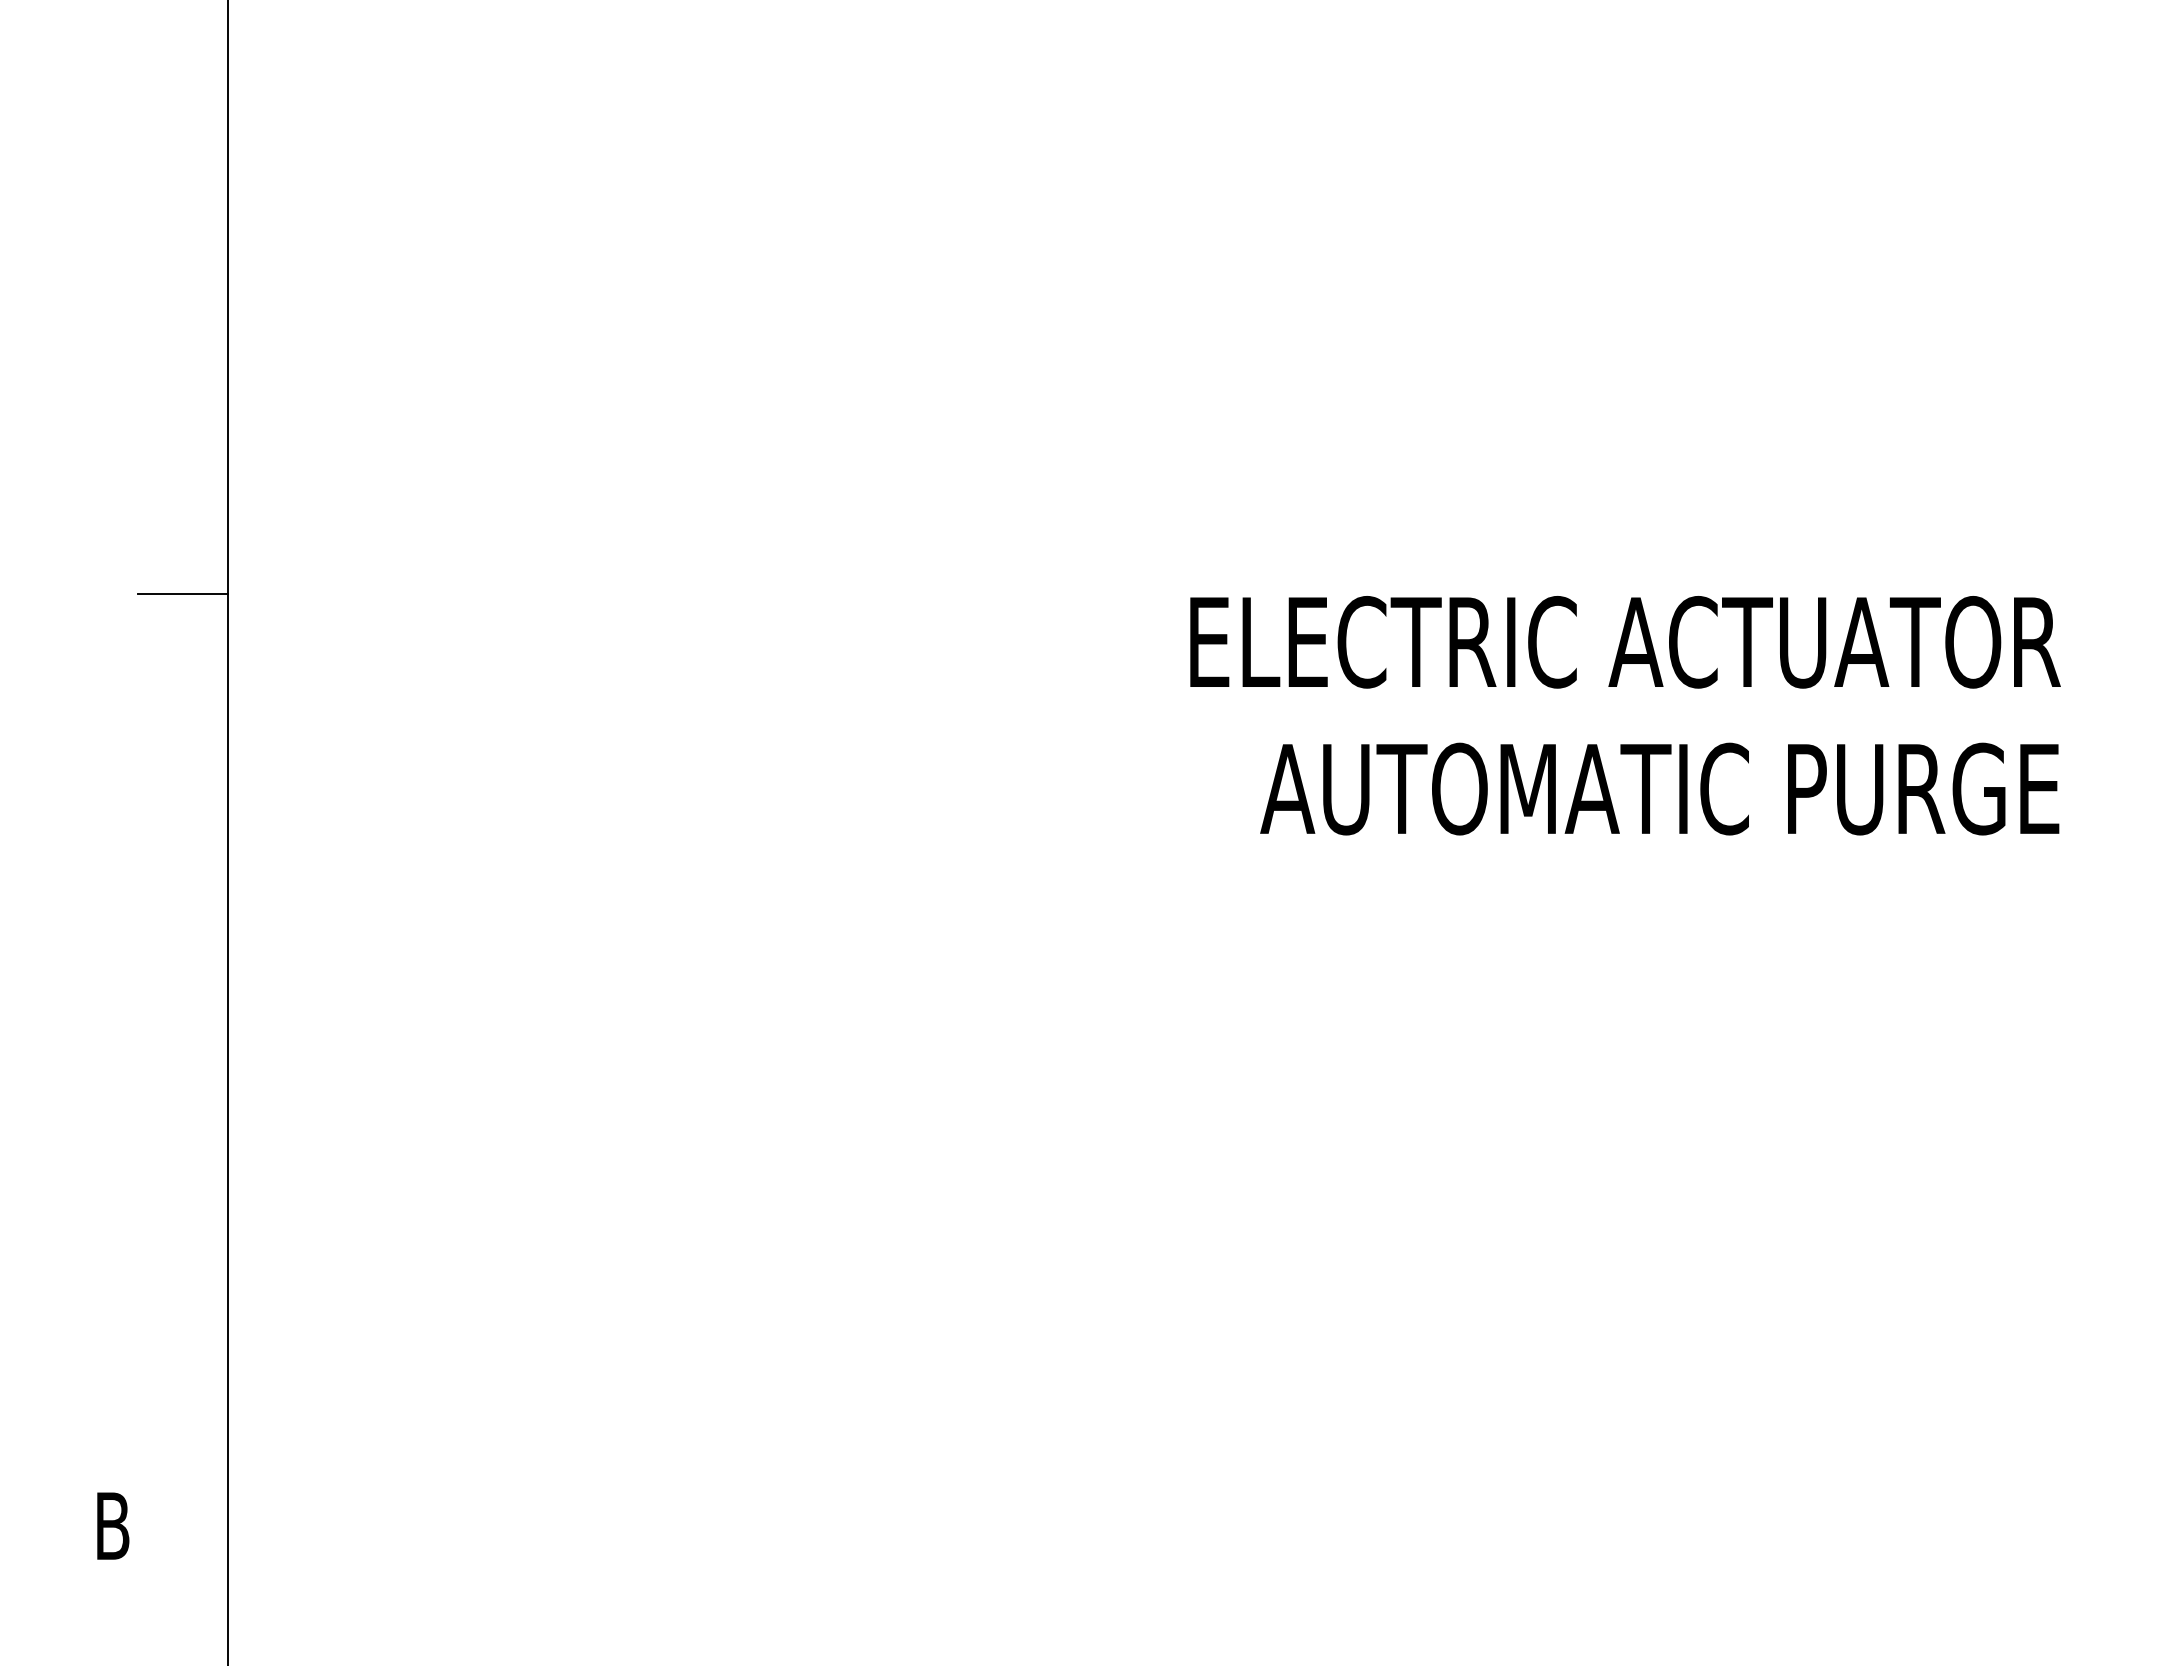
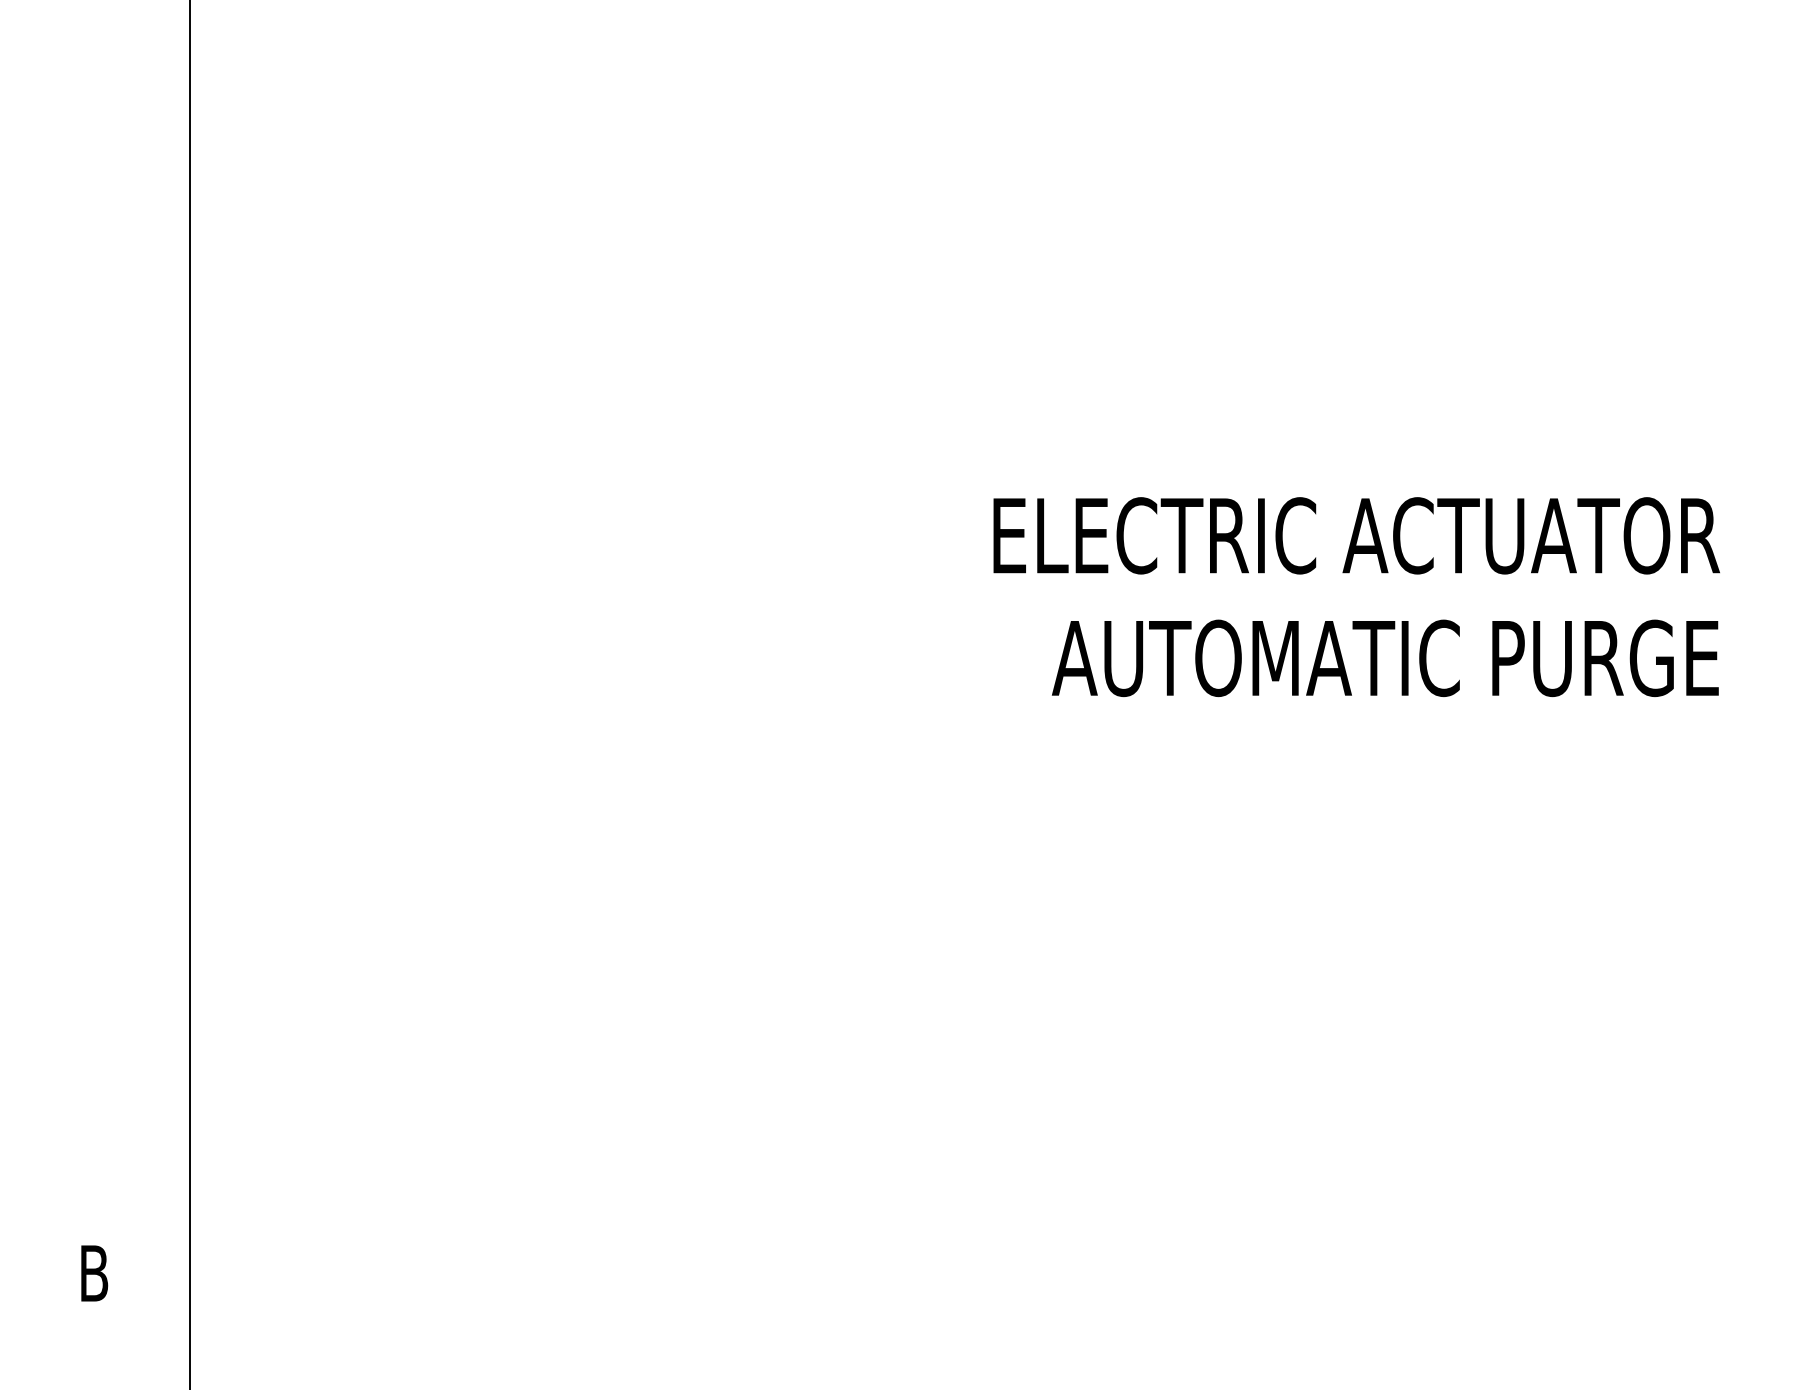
line: (182, 594) -> (152, 495), removed

